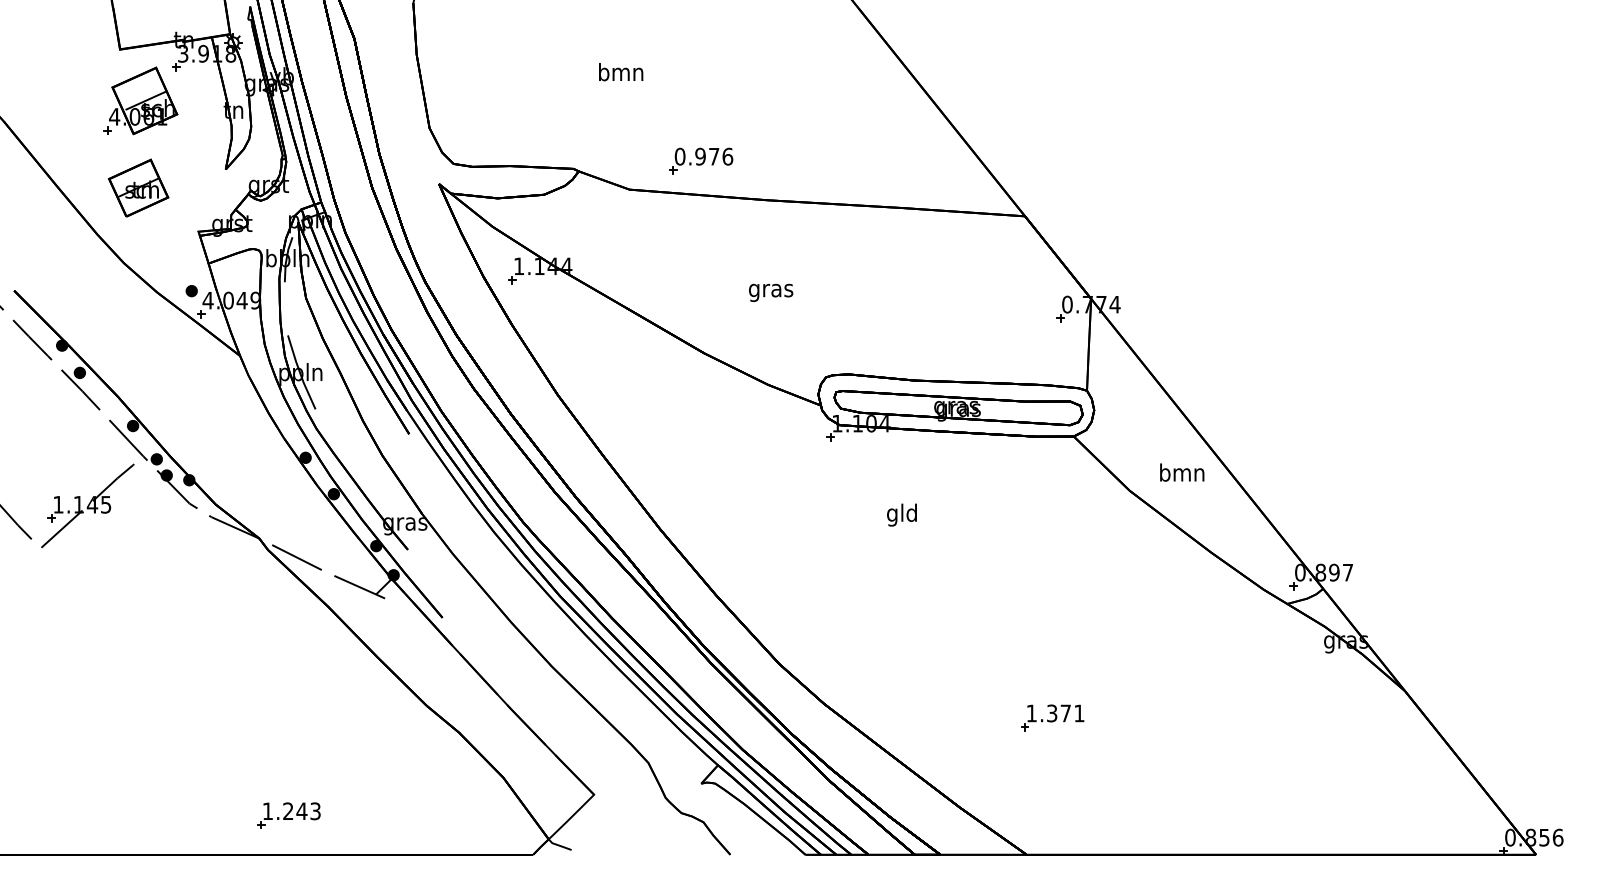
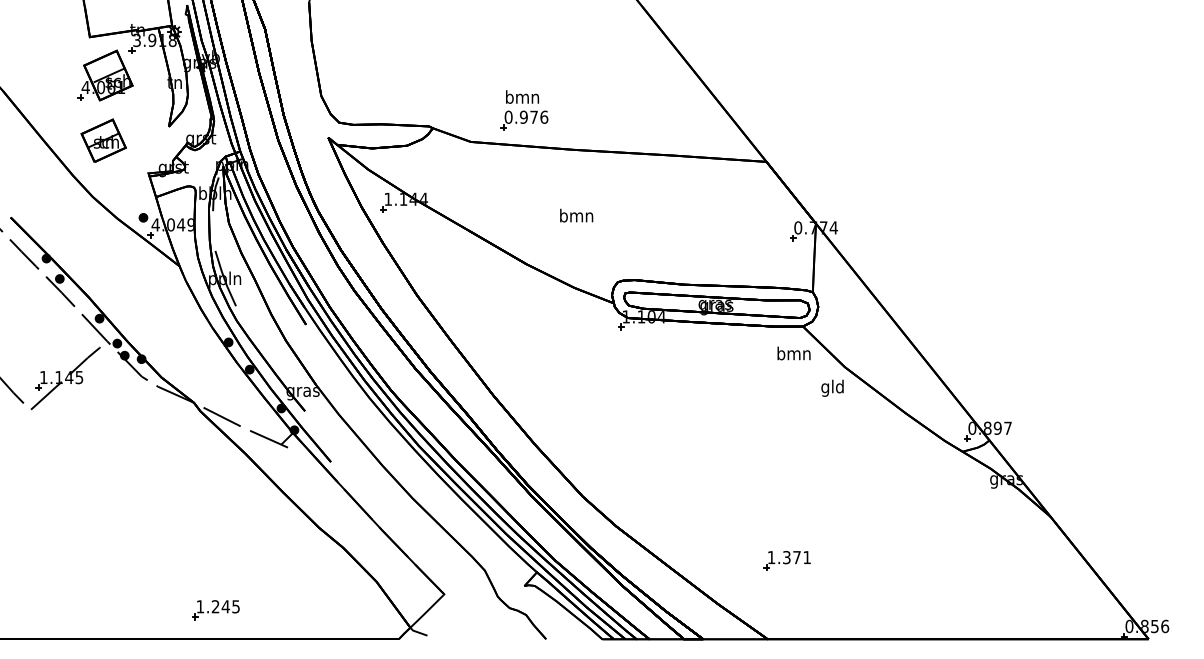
text: (621, 71) -> (522, 96), moved
text: (770, 289) -> (576, 216), gras -> bmn
text: (1181, 472) -> (793, 353), moved
text: (901, 514) -> (832, 387), moved
part: (1051, 717) -> (786, 560), moved
text: (314, 810) -> (235, 606), 1.243 -> 1.245

